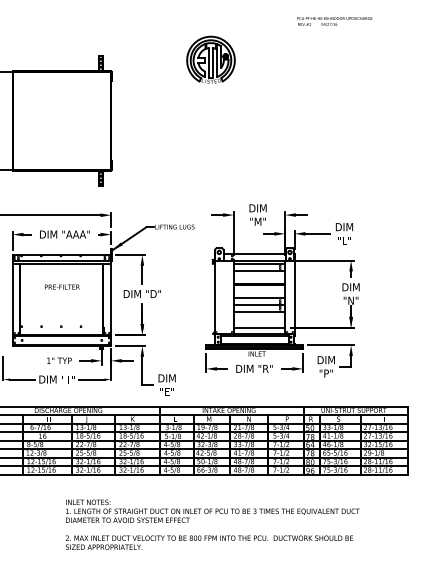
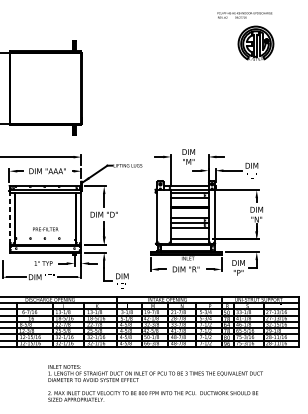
part: (210, 59) -> (255, 43), moved
text: (62, 286) -> (45, 228), moved
line: (12, 298) -> (9, 217), solid -> dashed

